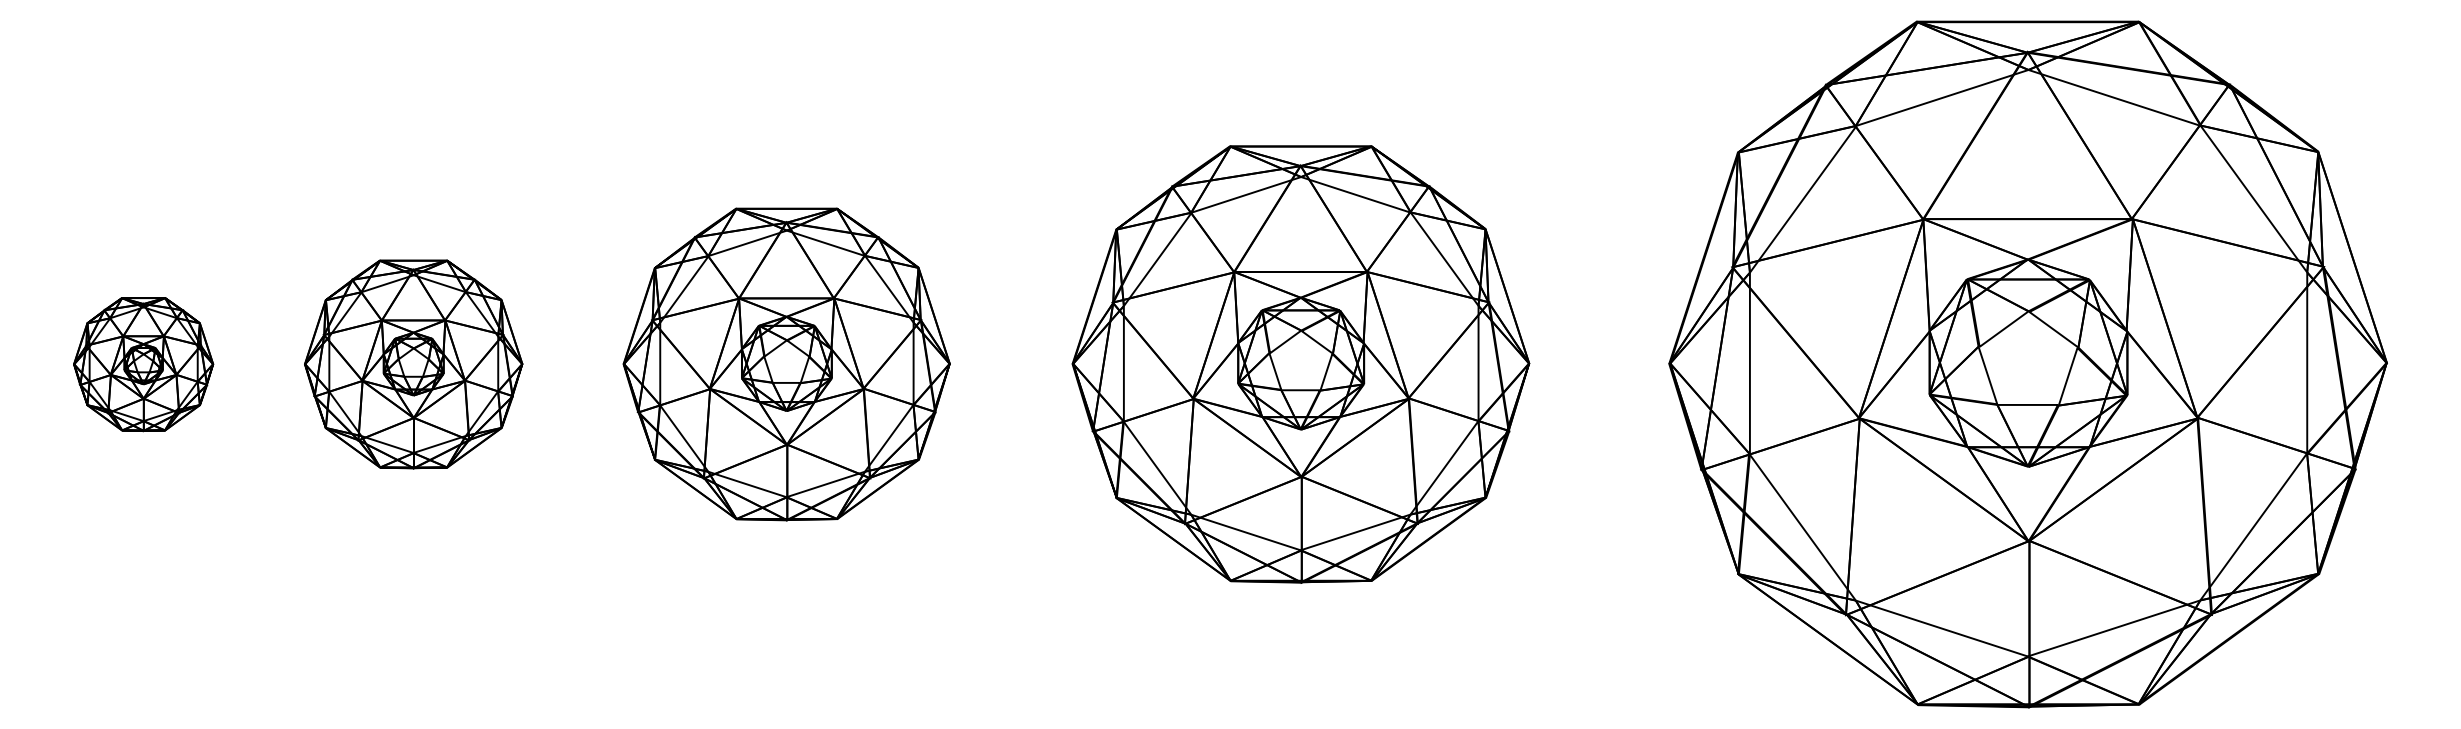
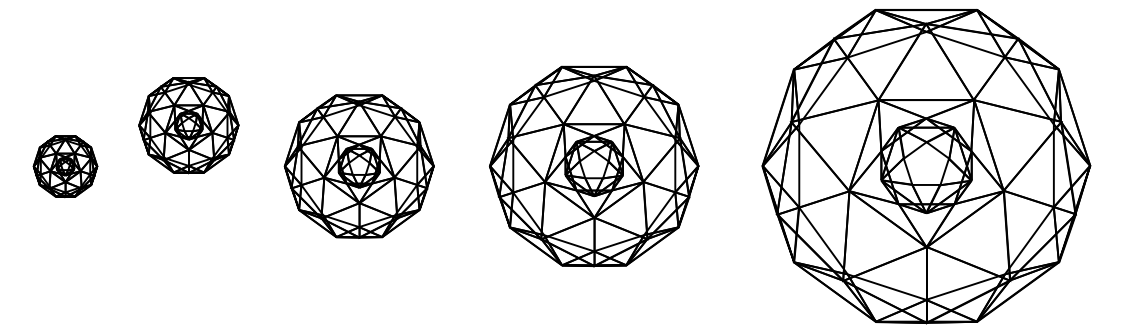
part: (412, 364) -> (188, 125), moved

